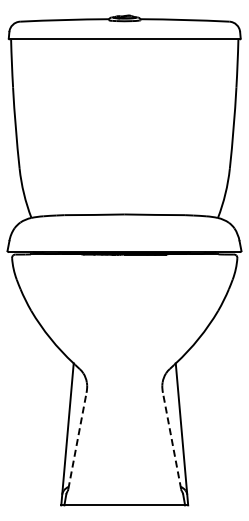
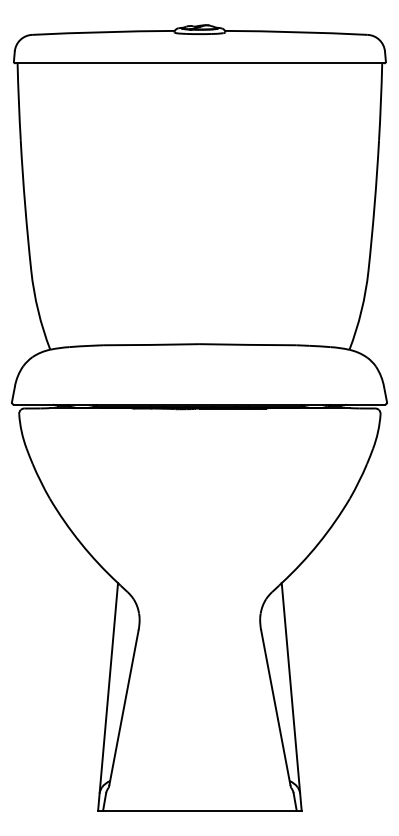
line: (77, 441) -> (124, 708), dashed -> solid
line: (172, 441) -> (276, 708), dashed -> solid

